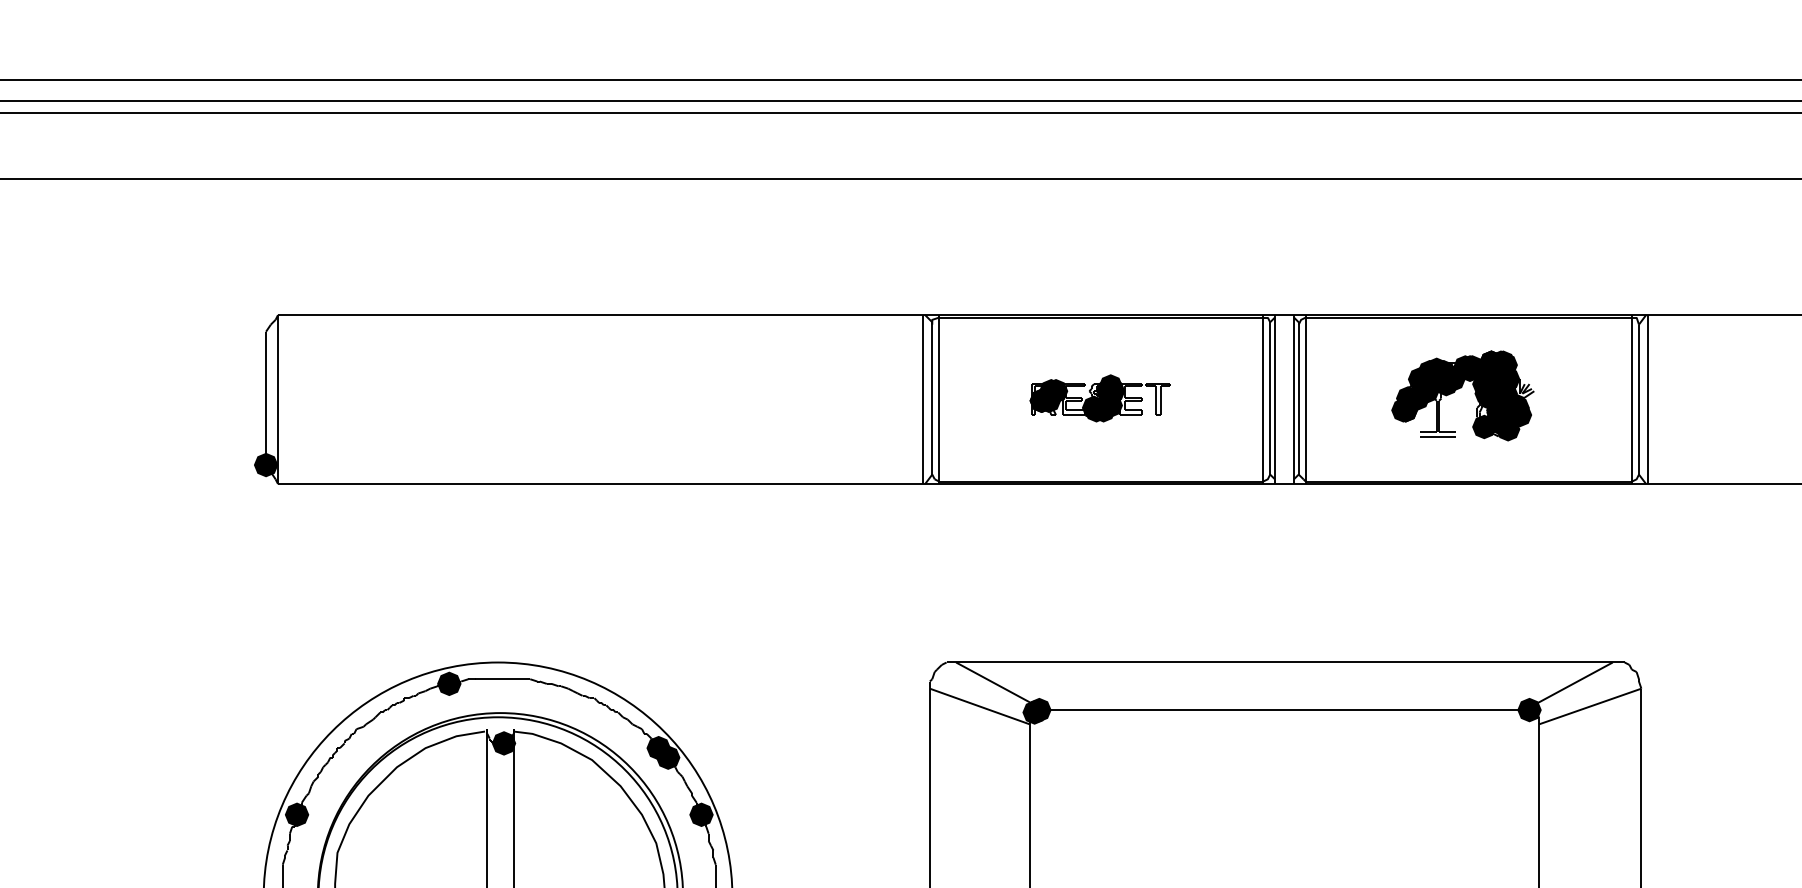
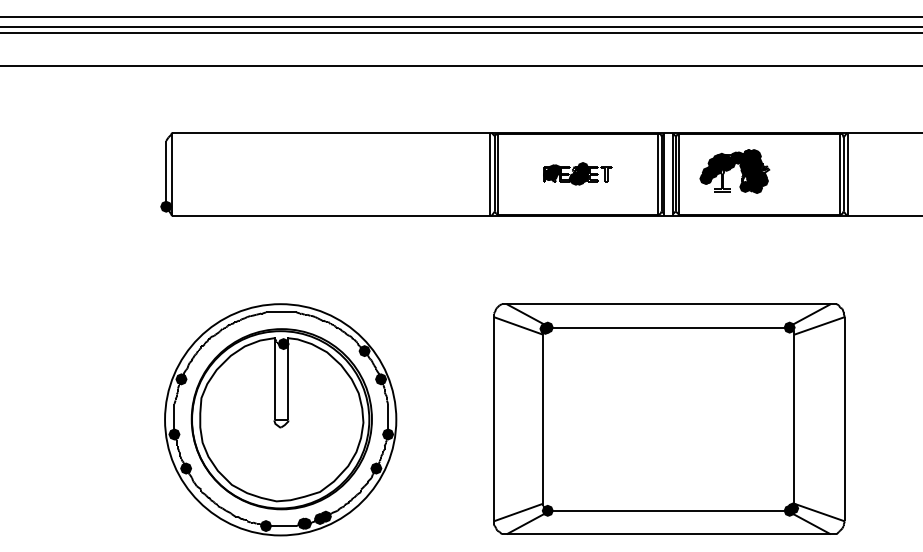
part: (1462, 395) -> (734, 171), moved
fill: (449, 683) -> (256, 314), removed
fill: (657, 748) -> (359, 346), removed

